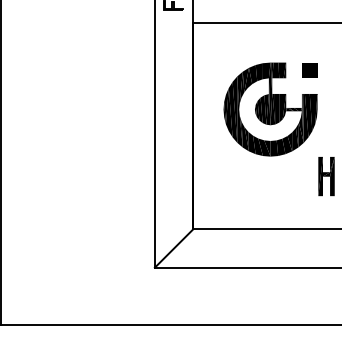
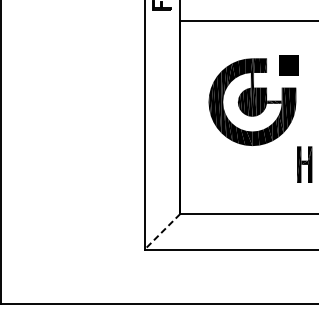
part: (309, 70) -> (288, 65), size x1.4
line: (173, 248) -> (161, 231), solid -> dashed

